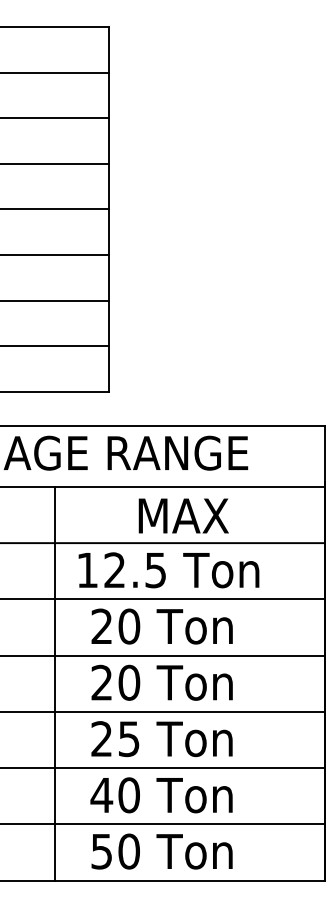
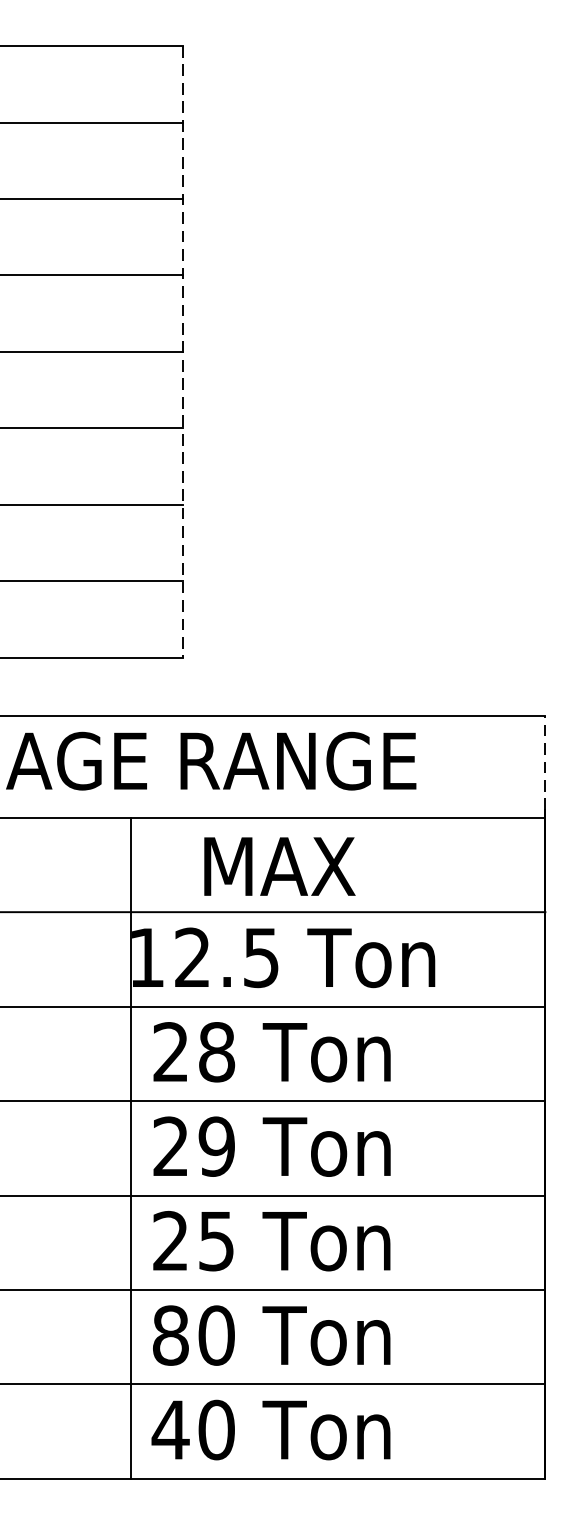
line: (108, 209) -> (181, 351), solid -> dashed
line: (324, 453) -> (544, 761), solid -> dashed
text: (183, 515) -> (279, 865), moved
text: (129, 626) -> (217, 1052), 20 -> 28
text: (129, 682) -> (217, 1146), 20 -> 29
line: (54, 683) -> (129, 1147), moved
text: (101, 795) -> (170, 1335), 40 -> 80
text: (101, 851) -> (170, 1429), 50 -> 40

